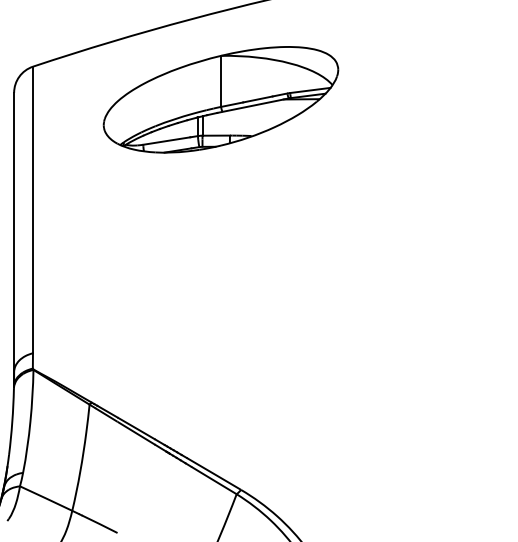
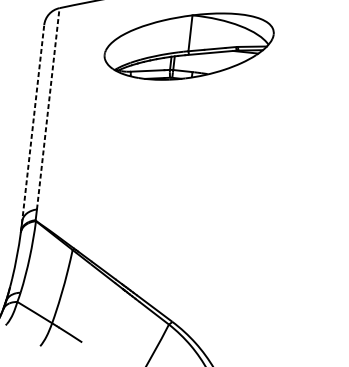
line: (33, 209) -> (48, 108), solid -> dashed
line: (14, 239) -> (32, 128), solid -> dashed

